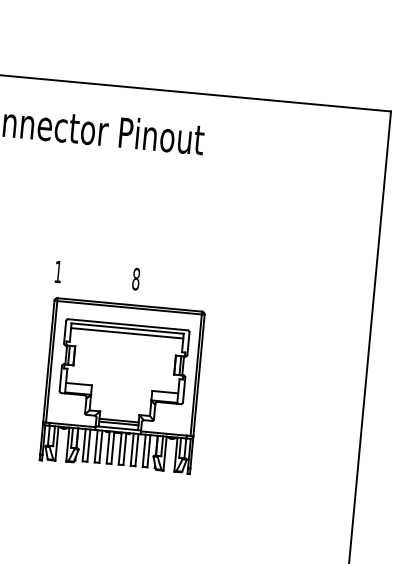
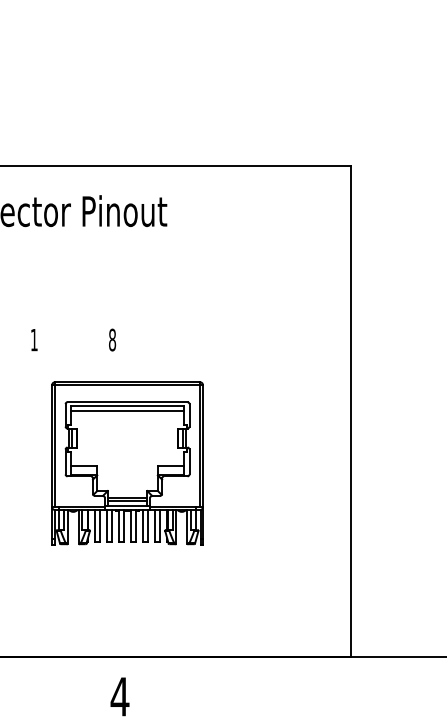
text: (97, 275) -> (73, 339), moved
part: (122, 385) -> (127, 463), moved

